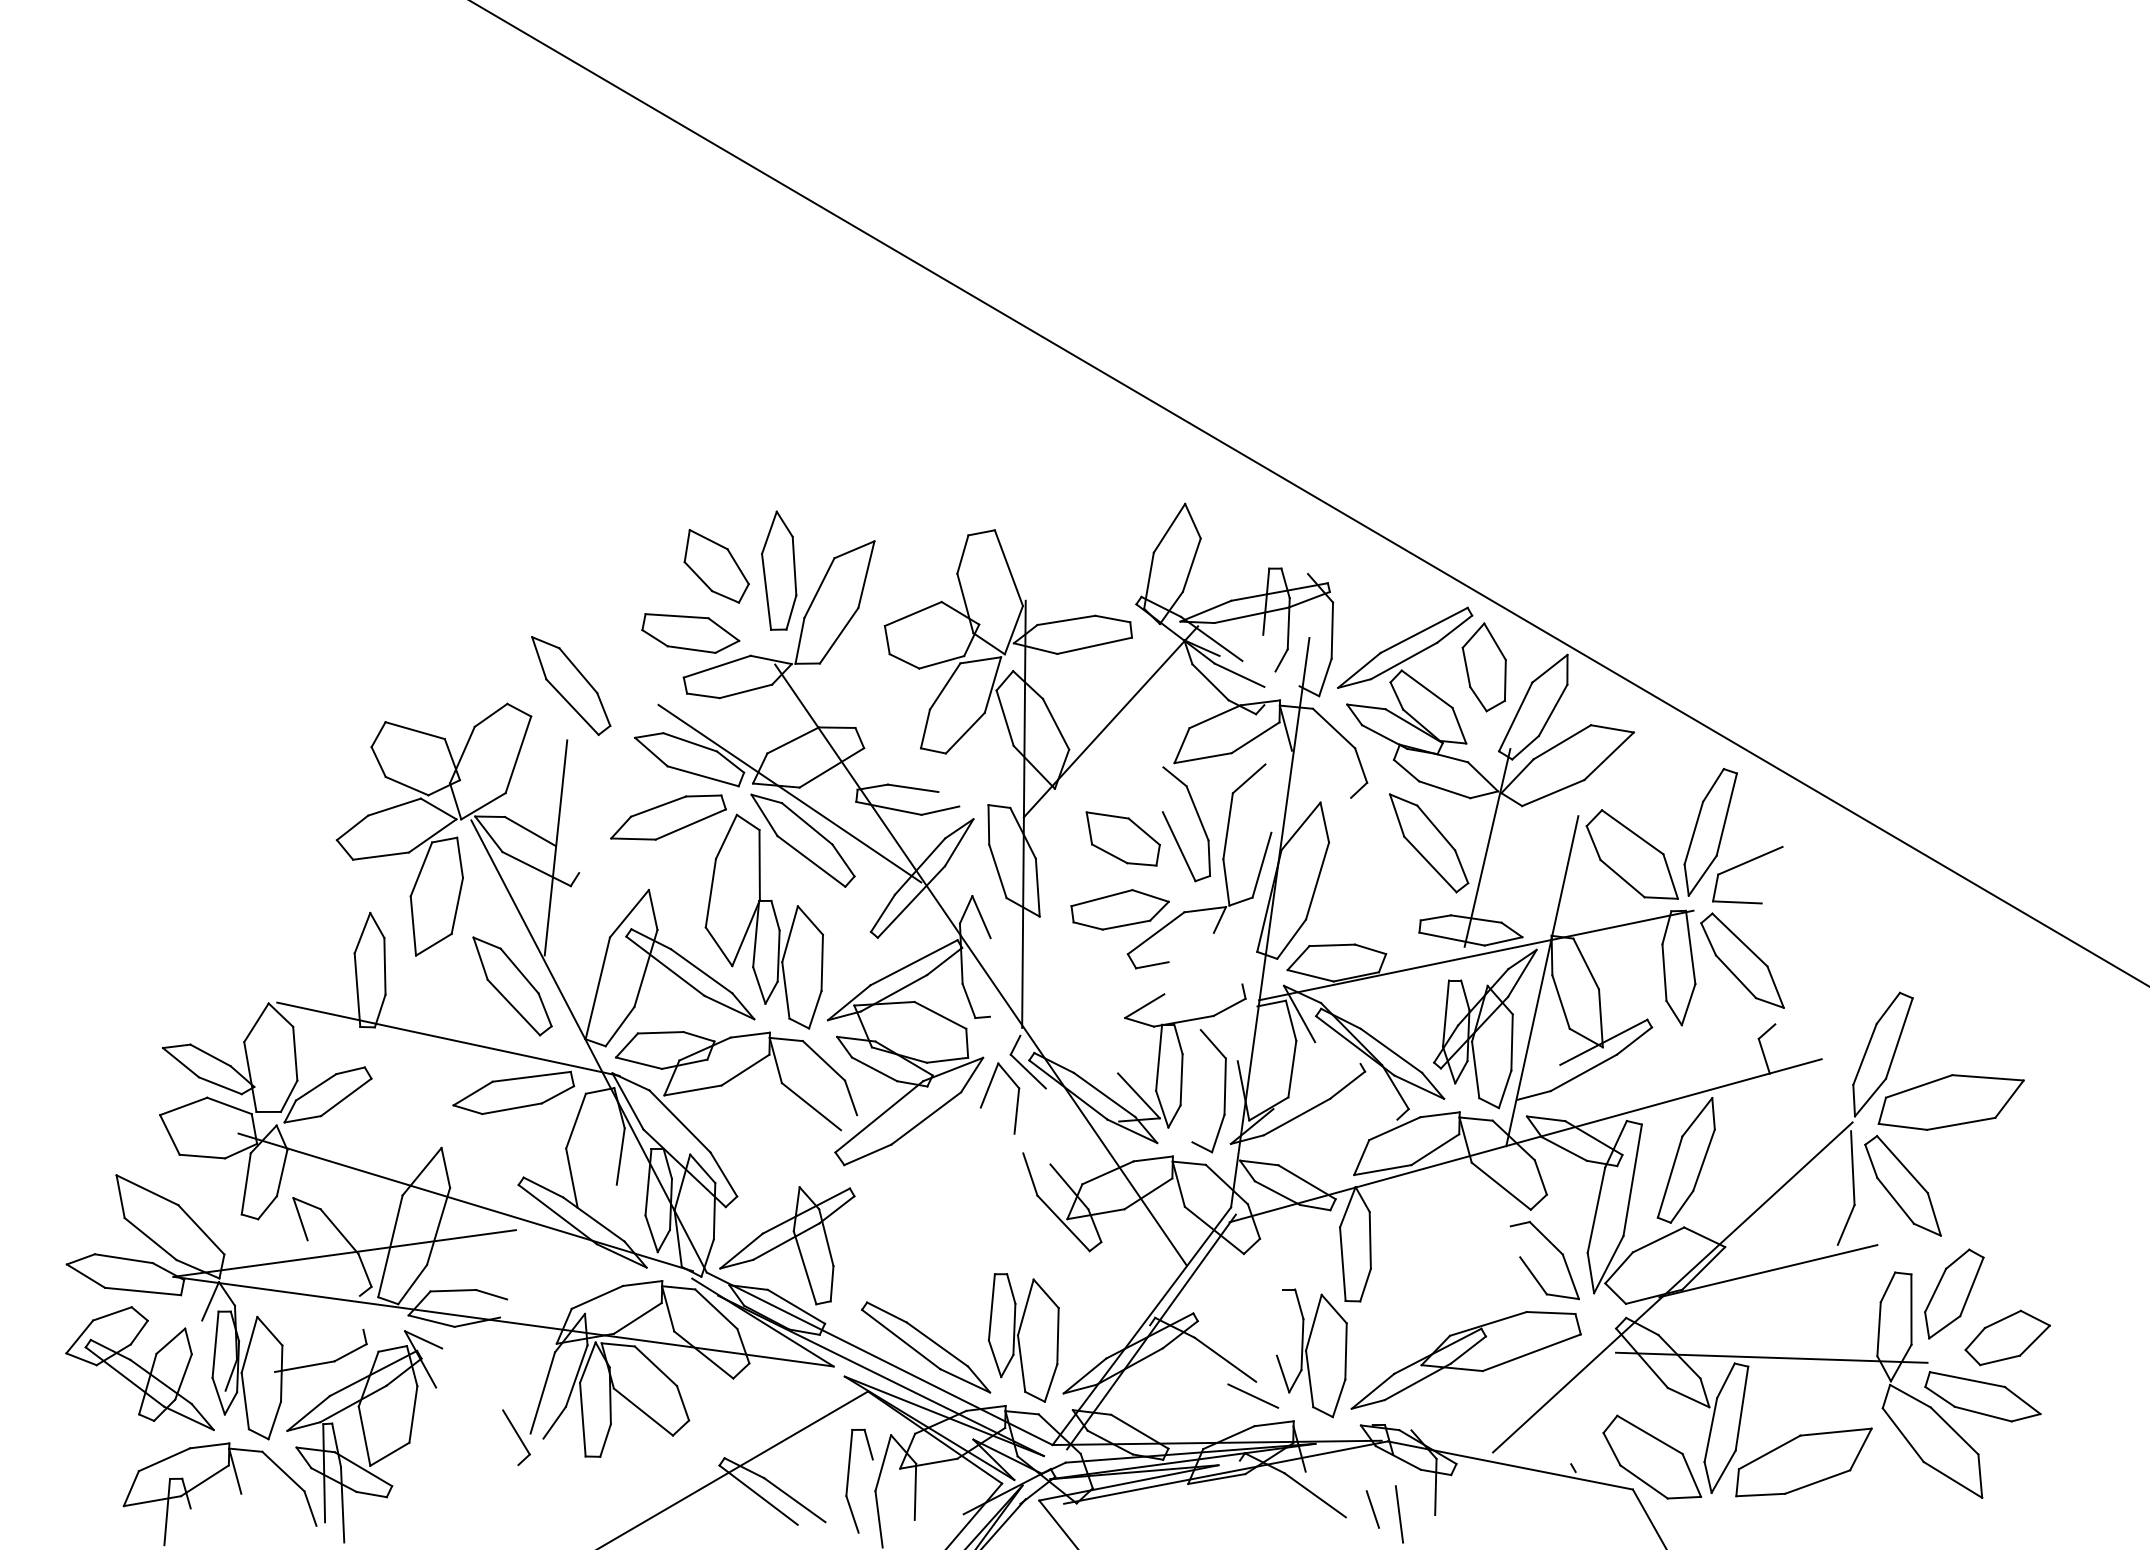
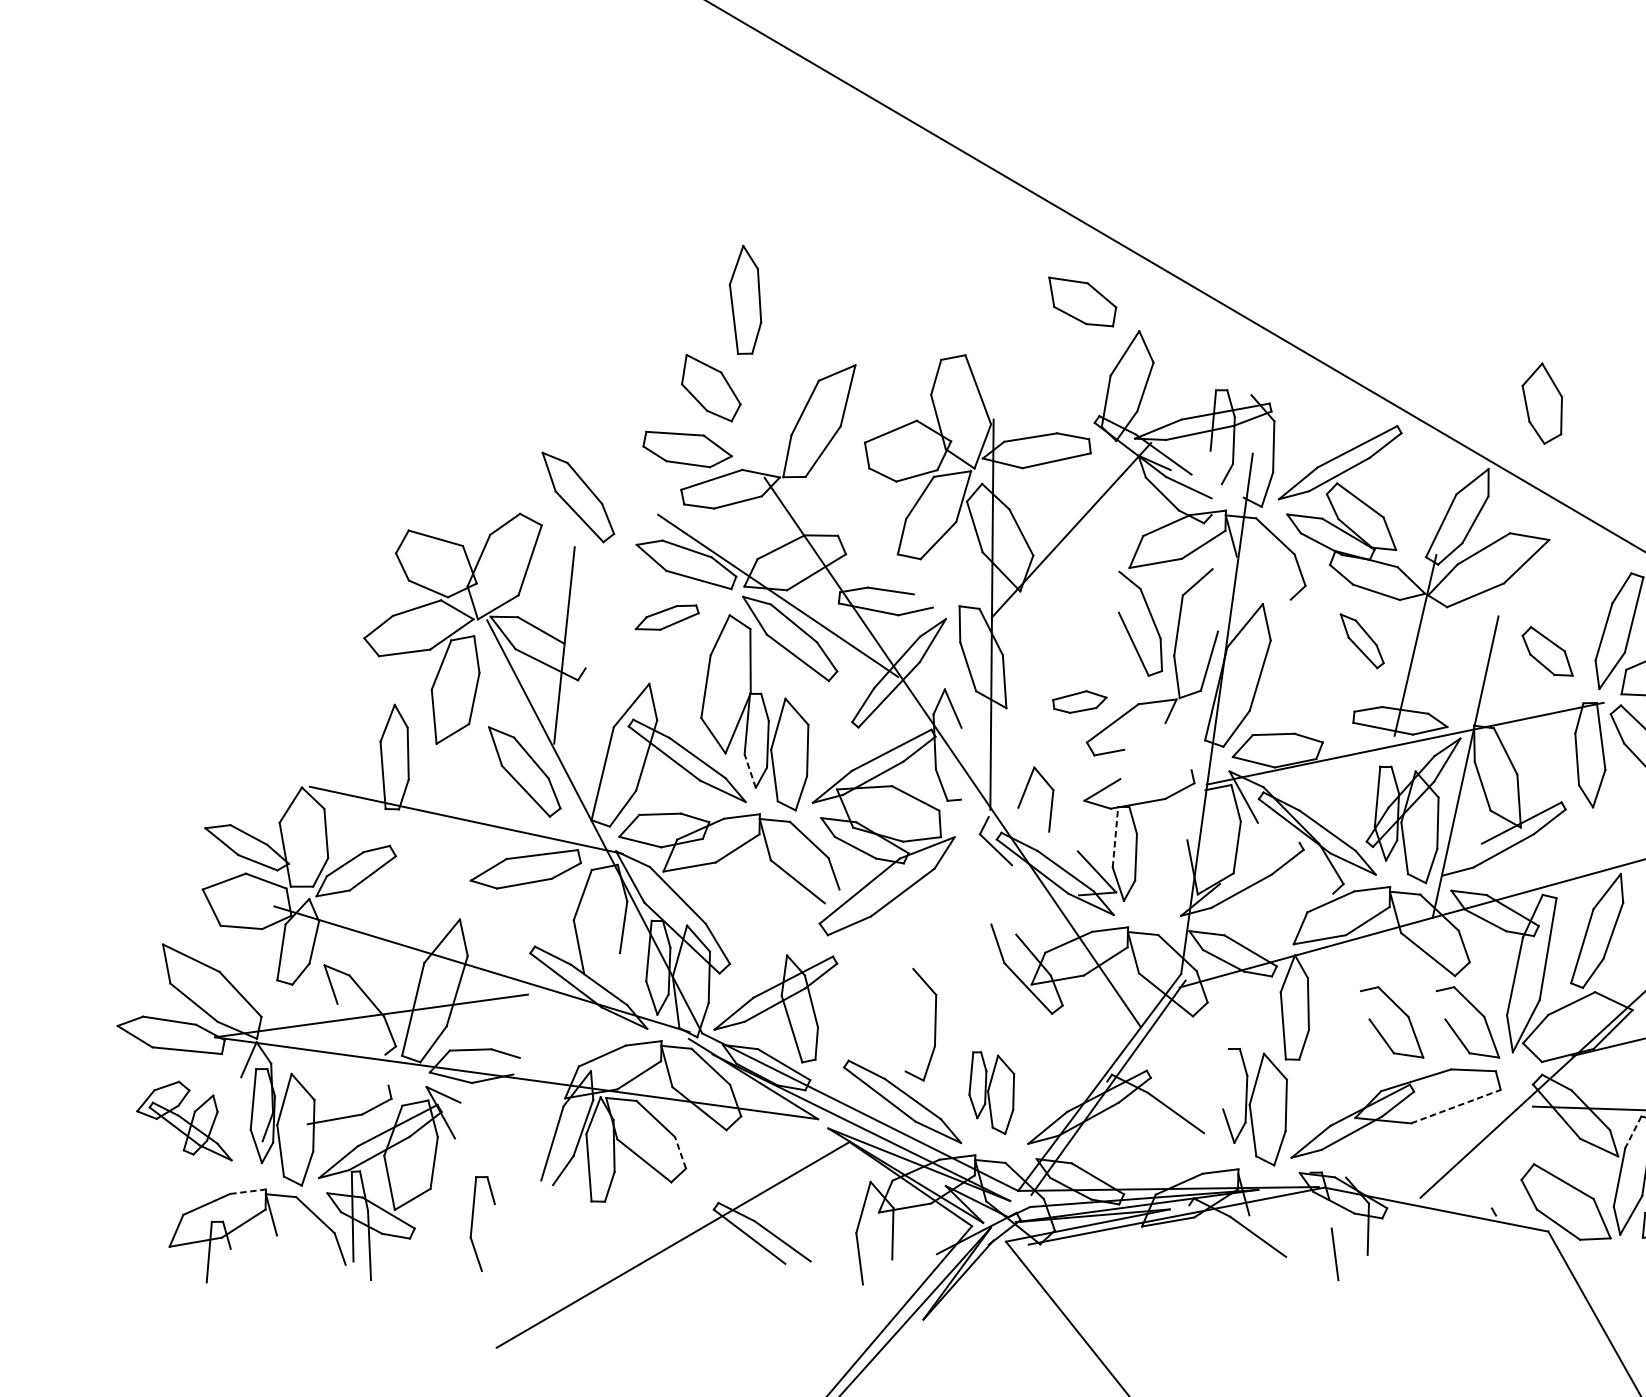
part: (779, 570) -> (745, 299), moved
part: (1483, 667) -> (1541, 403), moved
part: (668, 817) -> (667, 617), size x0.6
part: (1122, 838) -> (1082, 301), moved
part: (1429, 843) -> (1362, 641), size x0.6
part: (1631, 854) -> (1547, 651), size x0.6
part: (1119, 909) -> (1079, 701), size x0.6
line: (759, 985) -> (750, 771), solid -> dashed
line: (1159, 1057) -> (1115, 836), solid -> dashed
part: (1224, 1091) -> (934, 1025), moved
part: (987, 1093) -> (1024, 794), moved
part: (1472, 1248) -> (1401, 1011), added
part: (1023, 1337) -> (991, 1092), size x0.7
line: (1532, 1352) -> (1456, 1106), solid -> dashed
part: (139, 1368) -> (183, 1121), size x0.7
line: (1725, 1381) -> (1632, 1132), solid -> dashed
line: (1253, 1395) -> (1201, 1145), removed
line: (682, 1402) -> (680, 1152), solid -> dashed
part: (516, 1437) -> (528, 1184), removed
line: (209, 1445) -> (247, 1191), solid -> dashed
part: (848, 1480) -> (472, 1223), moved
line: (1372, 1509) -> (1310, 1249), removed

